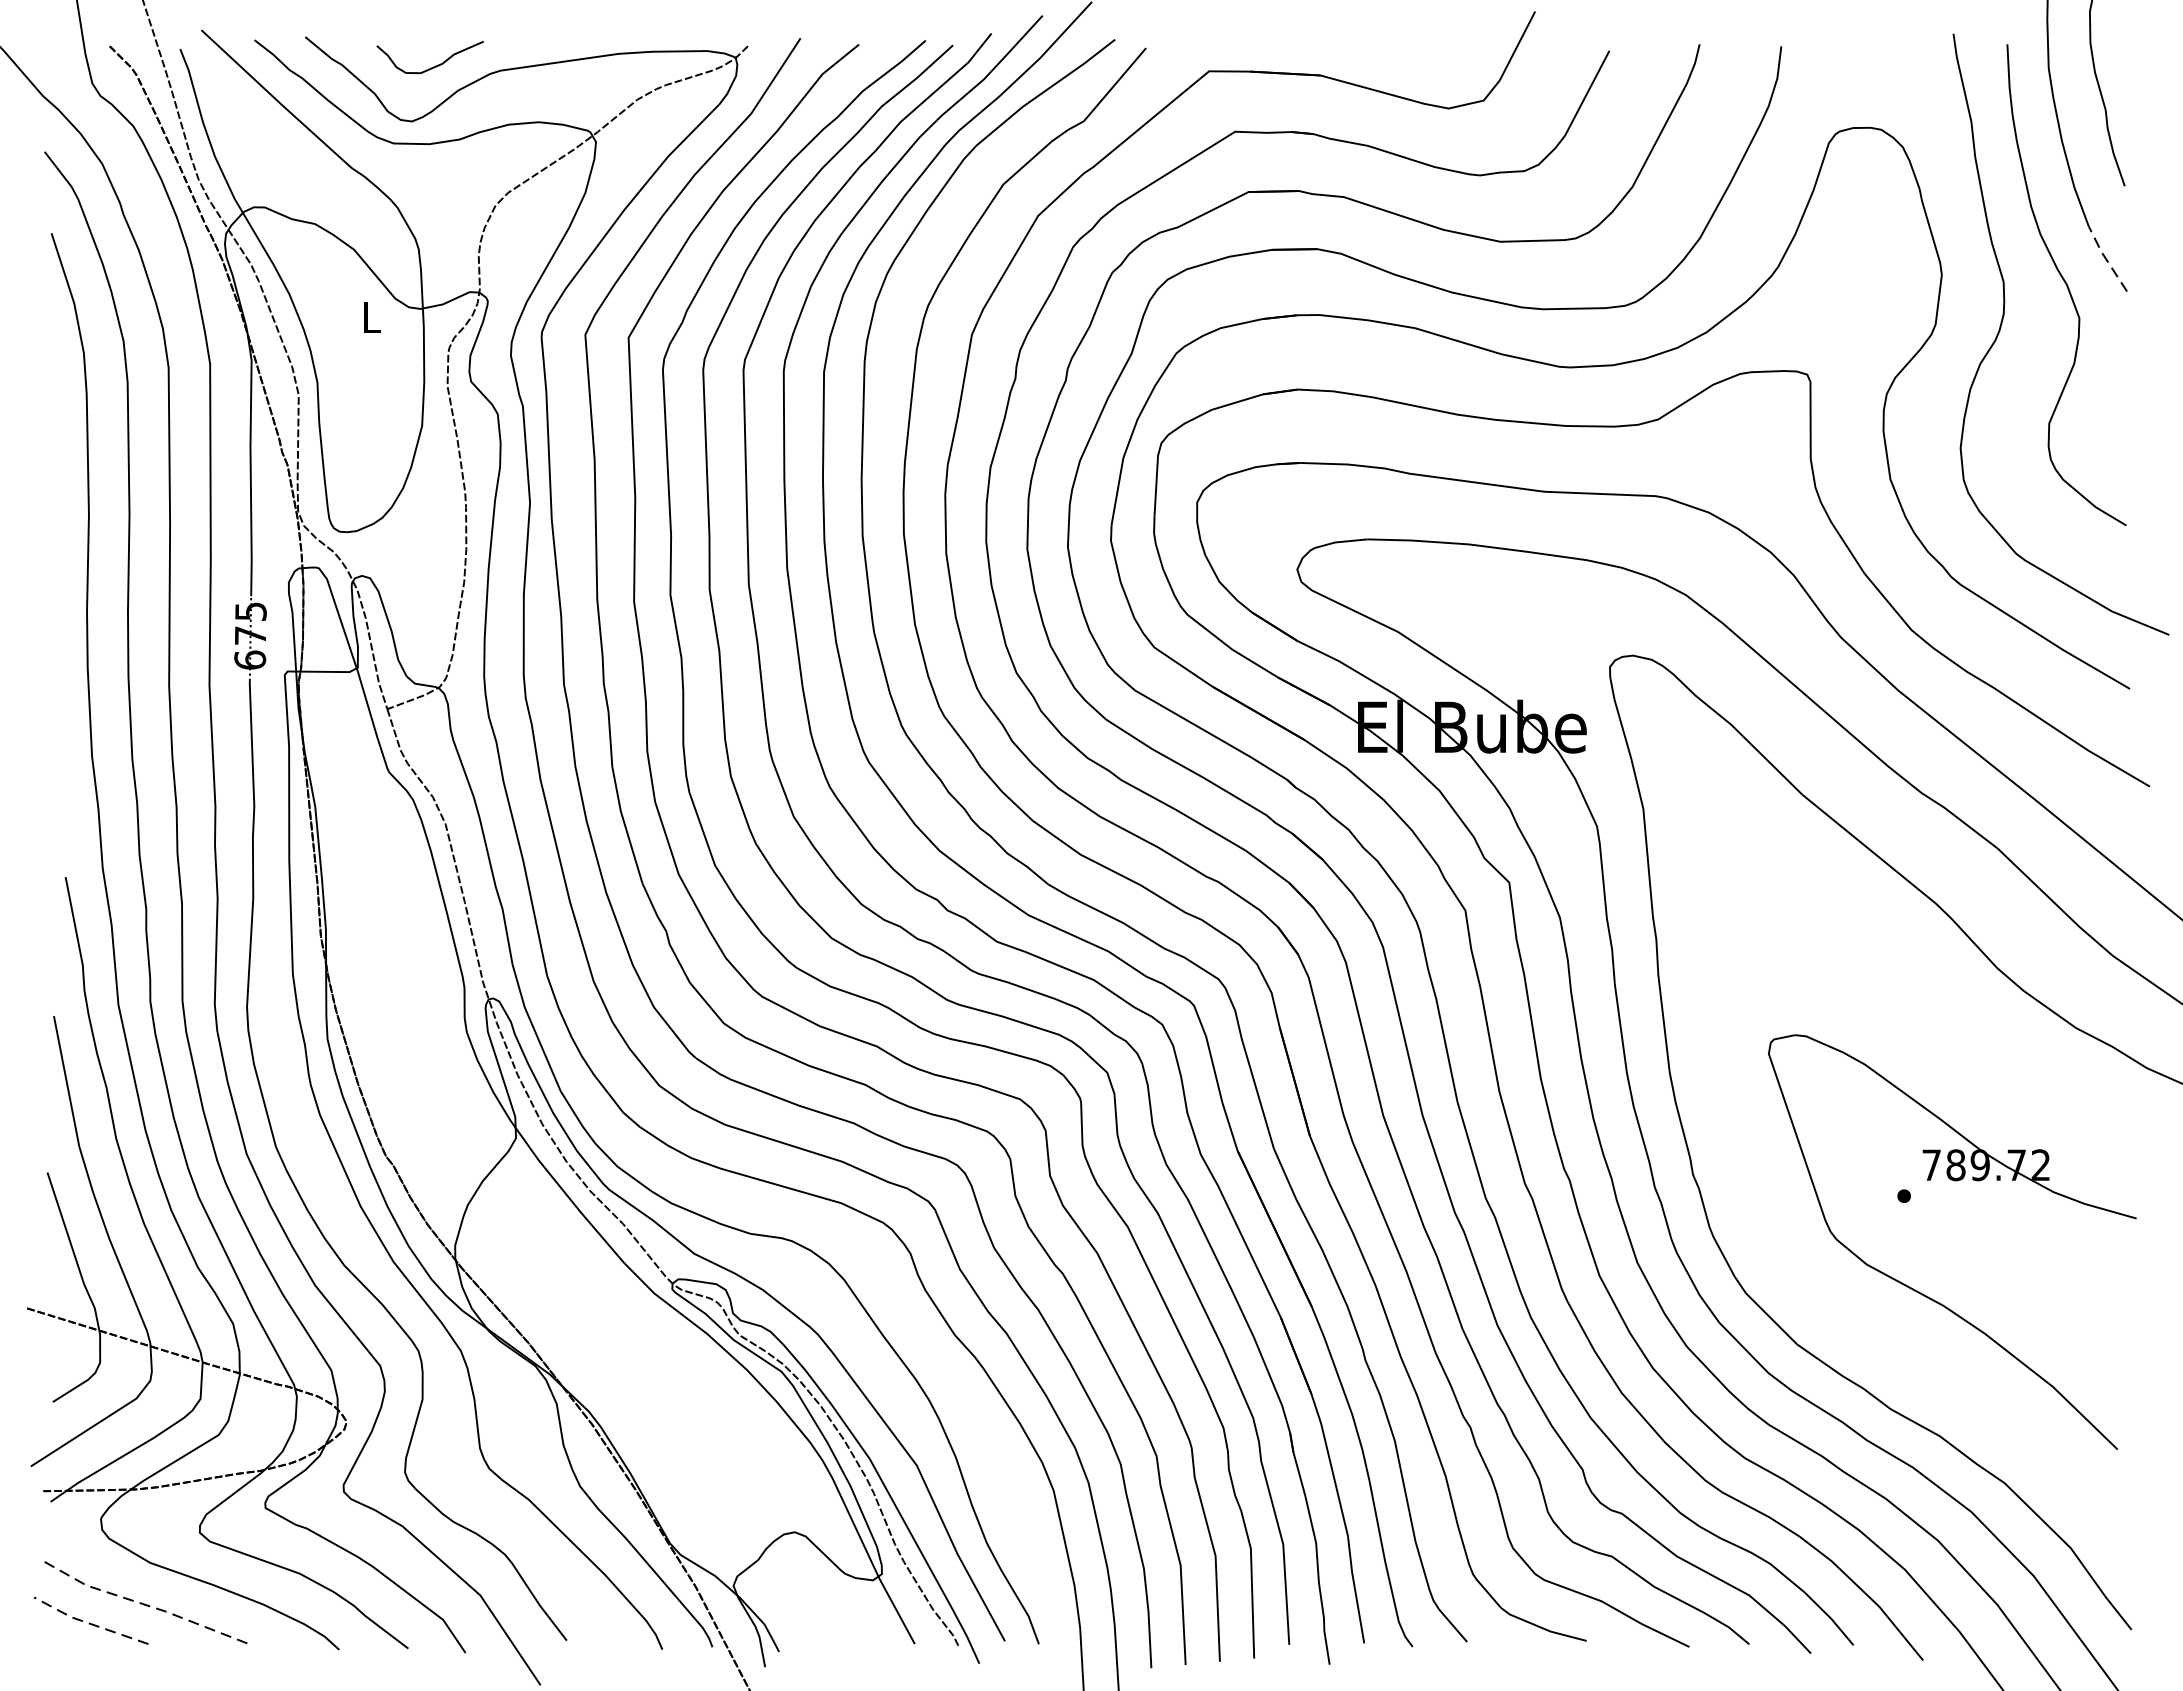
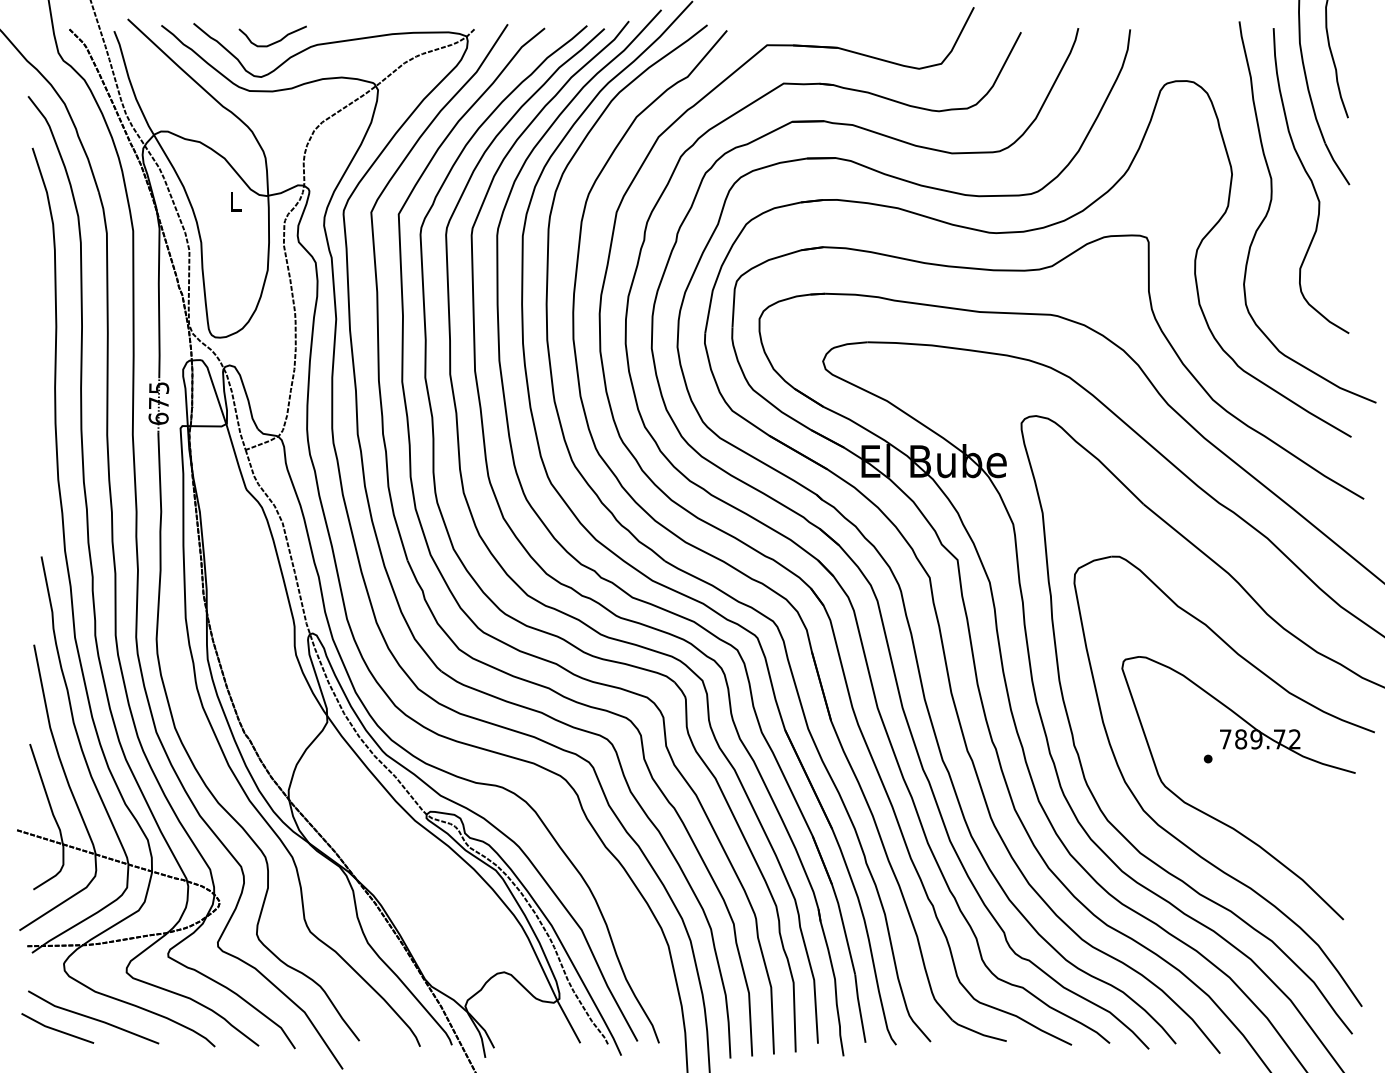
line: (2106, 259) -> (1336, 164), dashed -> solid
part: (1858, 1322) -> (1179, 839), added
line: (147, 1605) -> (93, 1018), dashed -> solid
line: (89, 1623) -> (56, 1030), dashed -> solid

